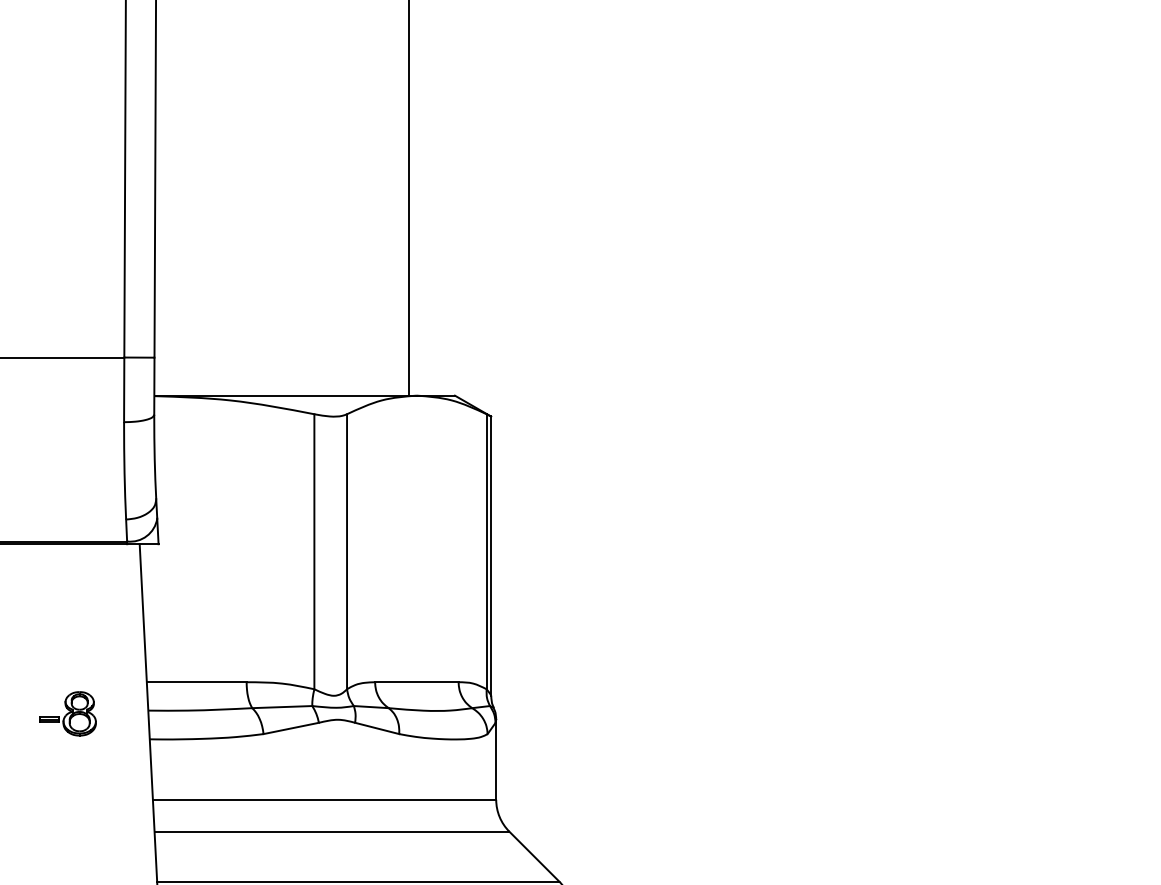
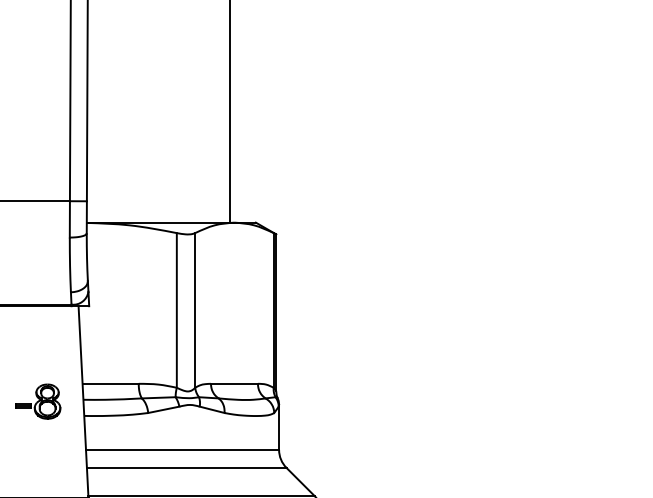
part: (66, 713) -> (37, 401), size x1.4

